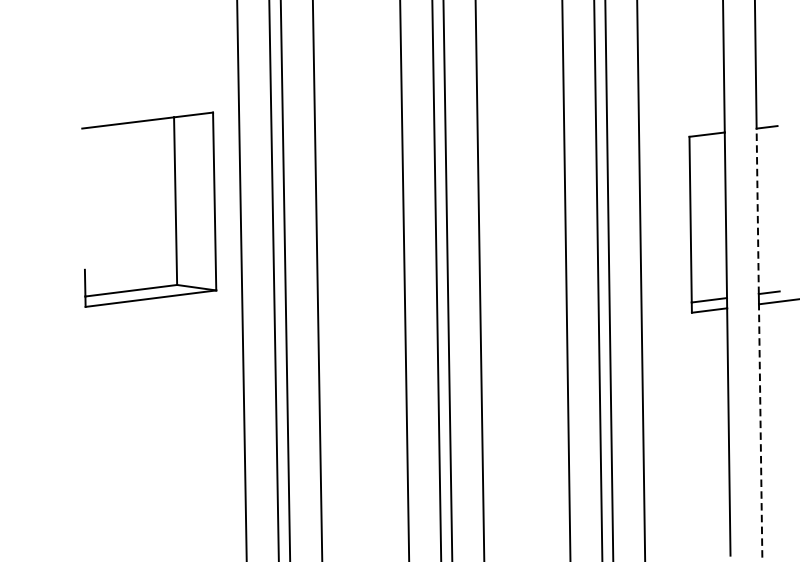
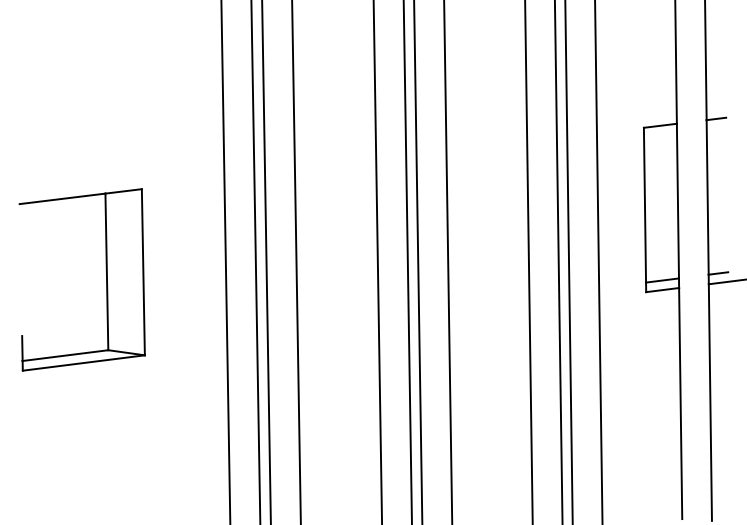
part: (175, 209) -> (106, 279), moved
line: (757, 210) -> (707, 196), dashed -> solid
line: (760, 430) -> (710, 402), dashed -> solid

